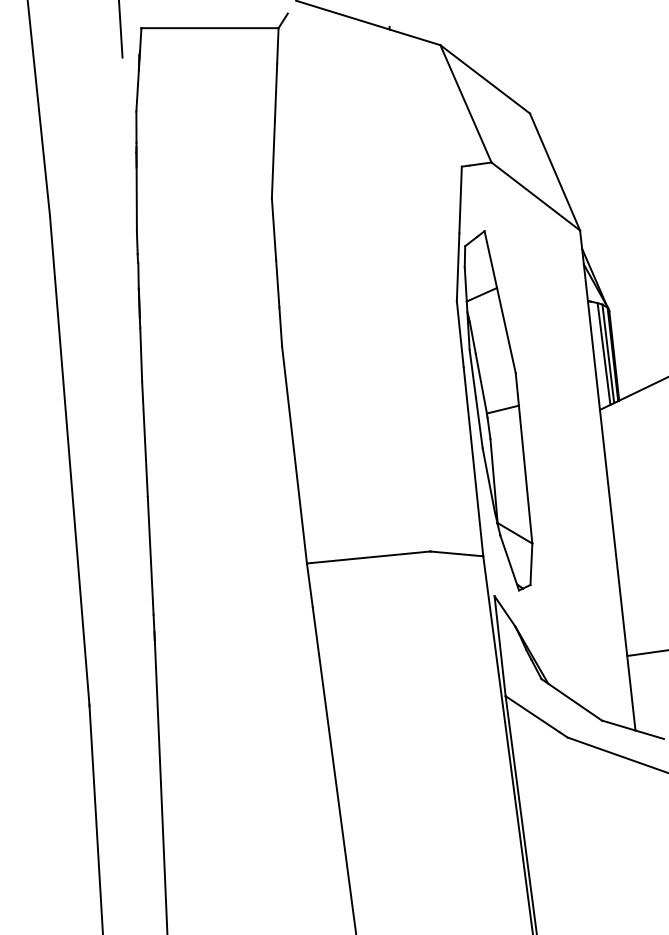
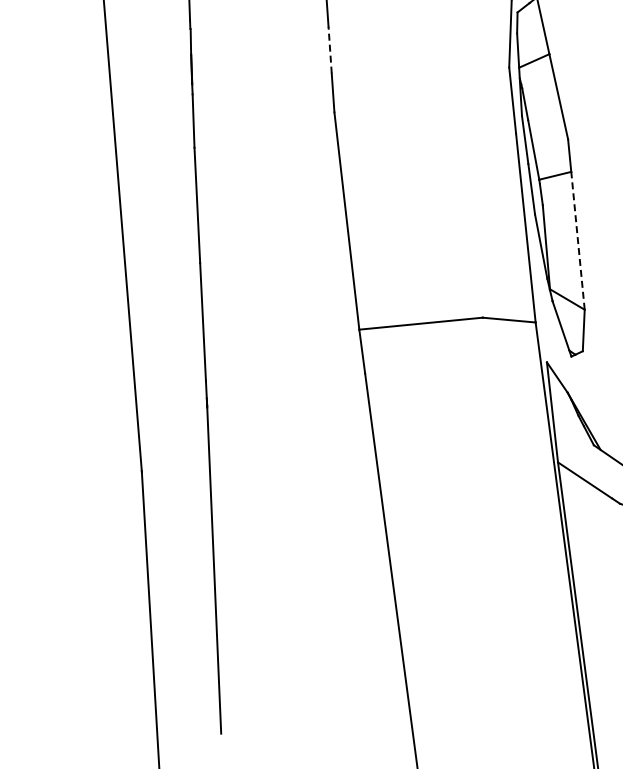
line: (277, 283) -> (329, 49), solid -> dashed
line: (525, 474) -> (577, 240), solid -> dashed

